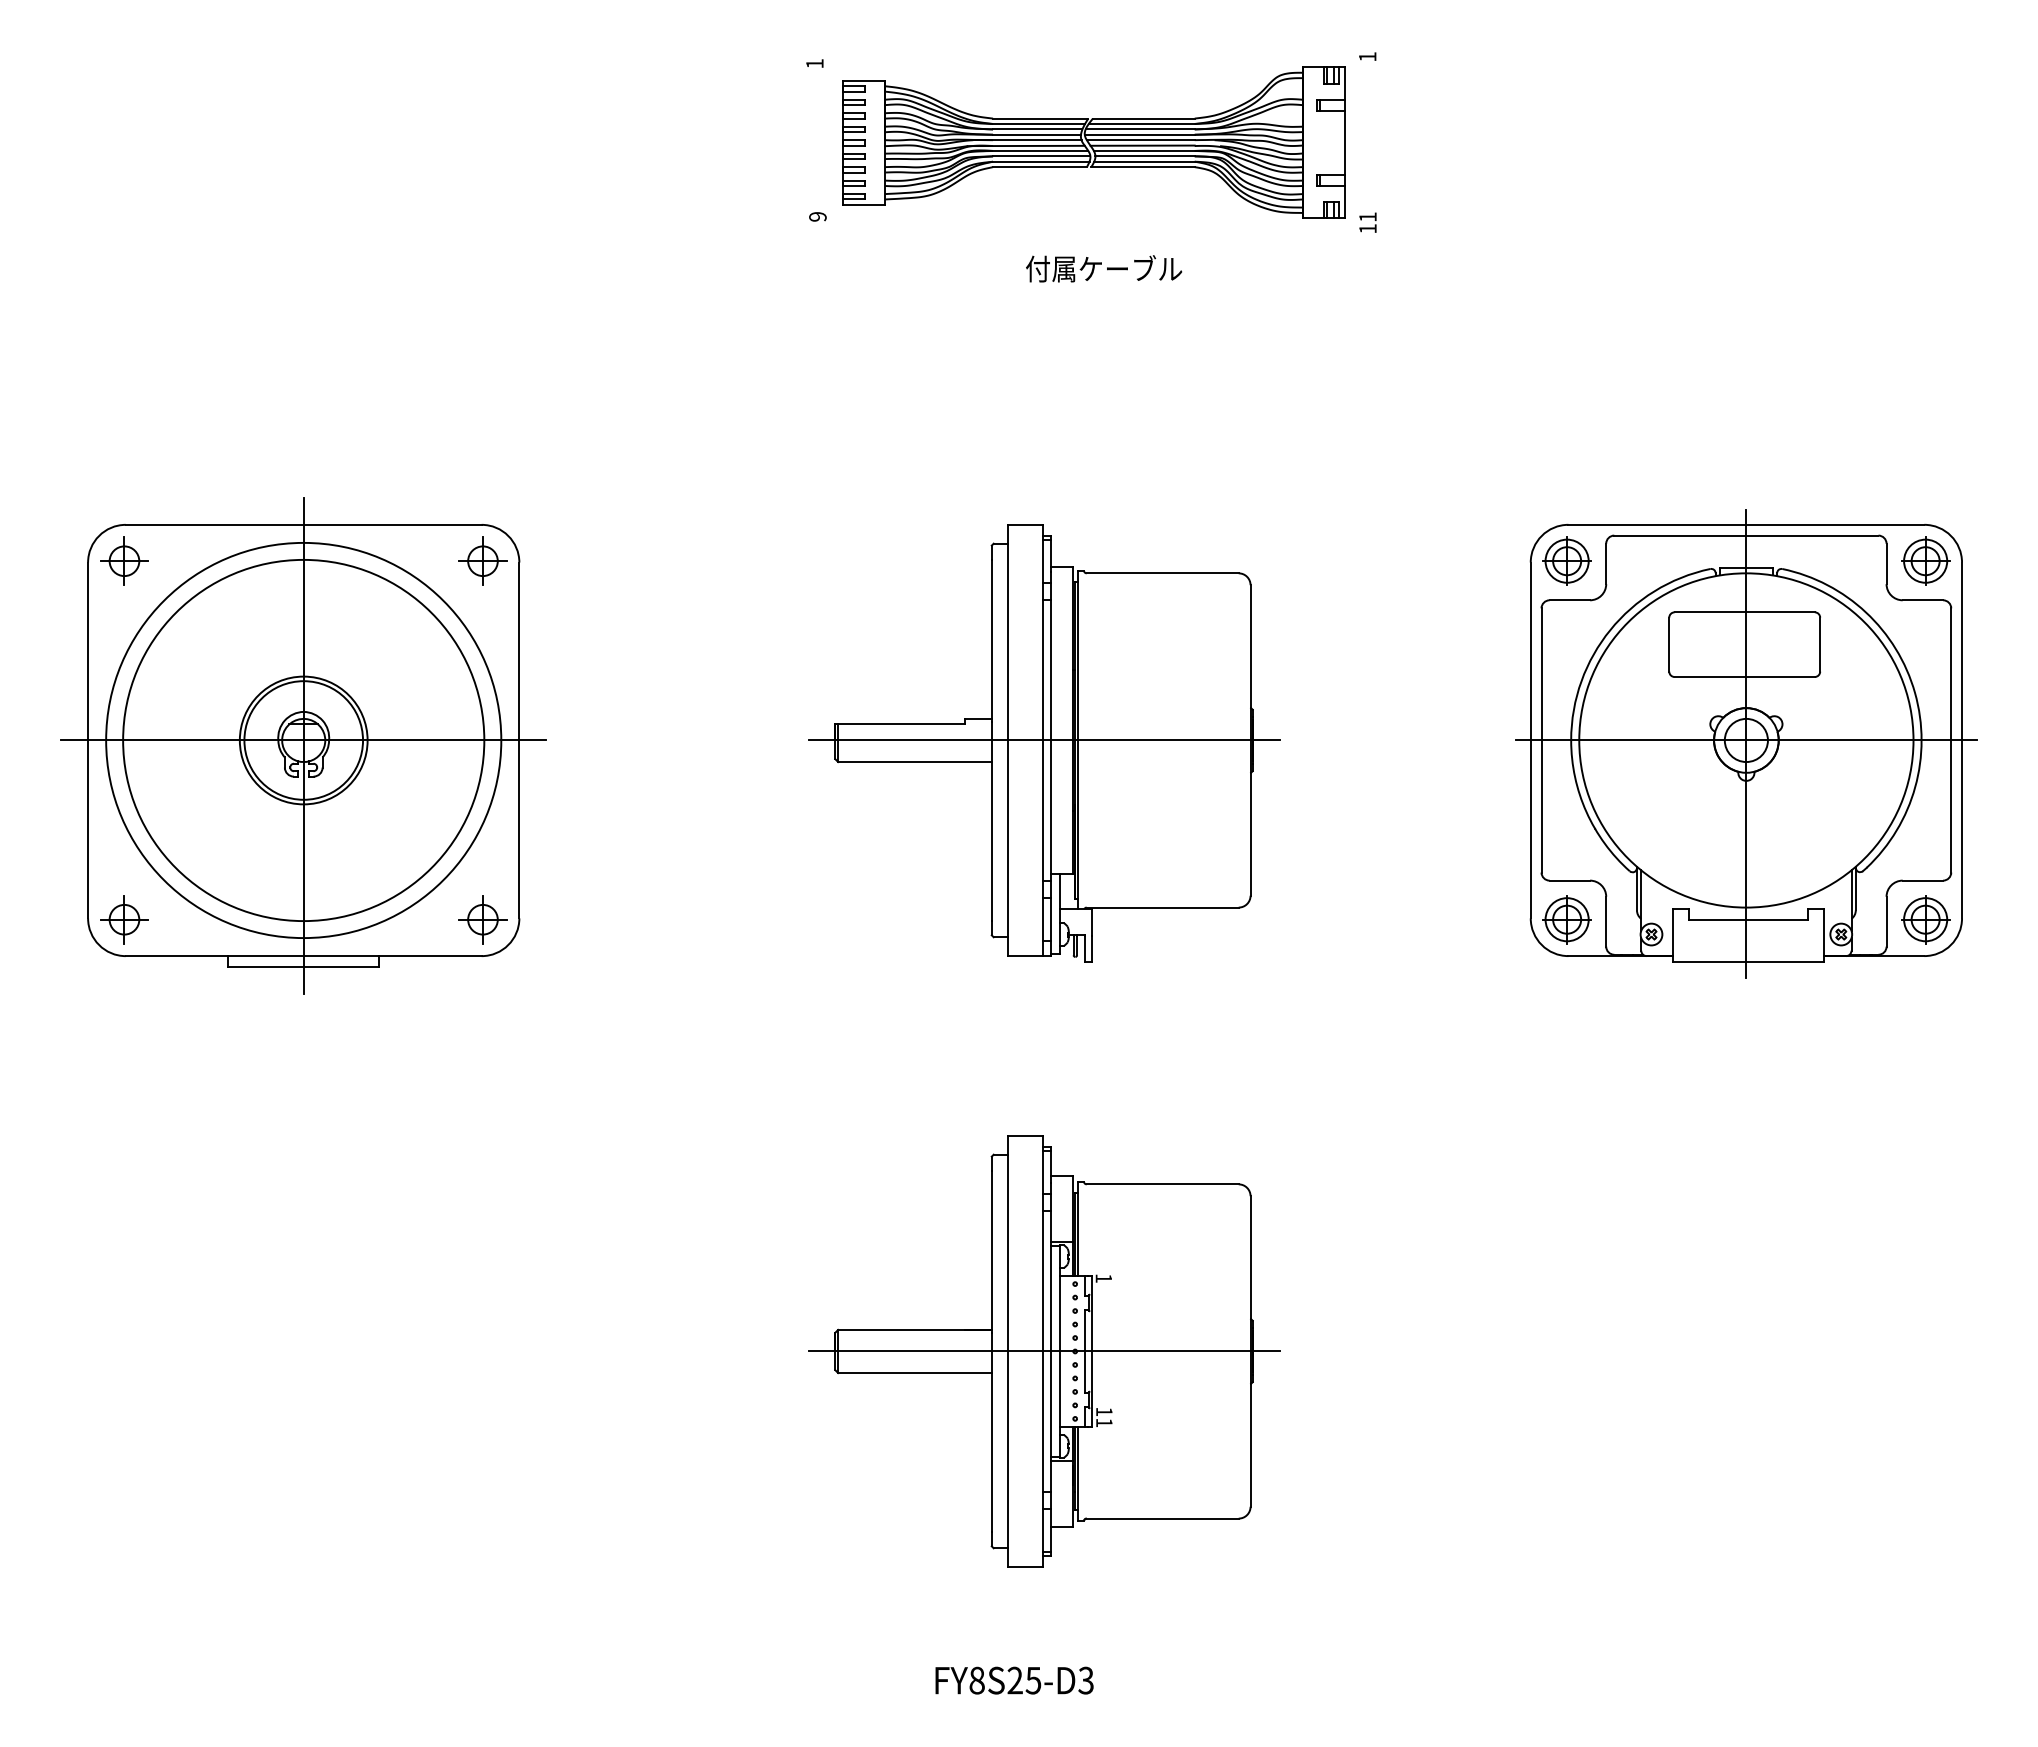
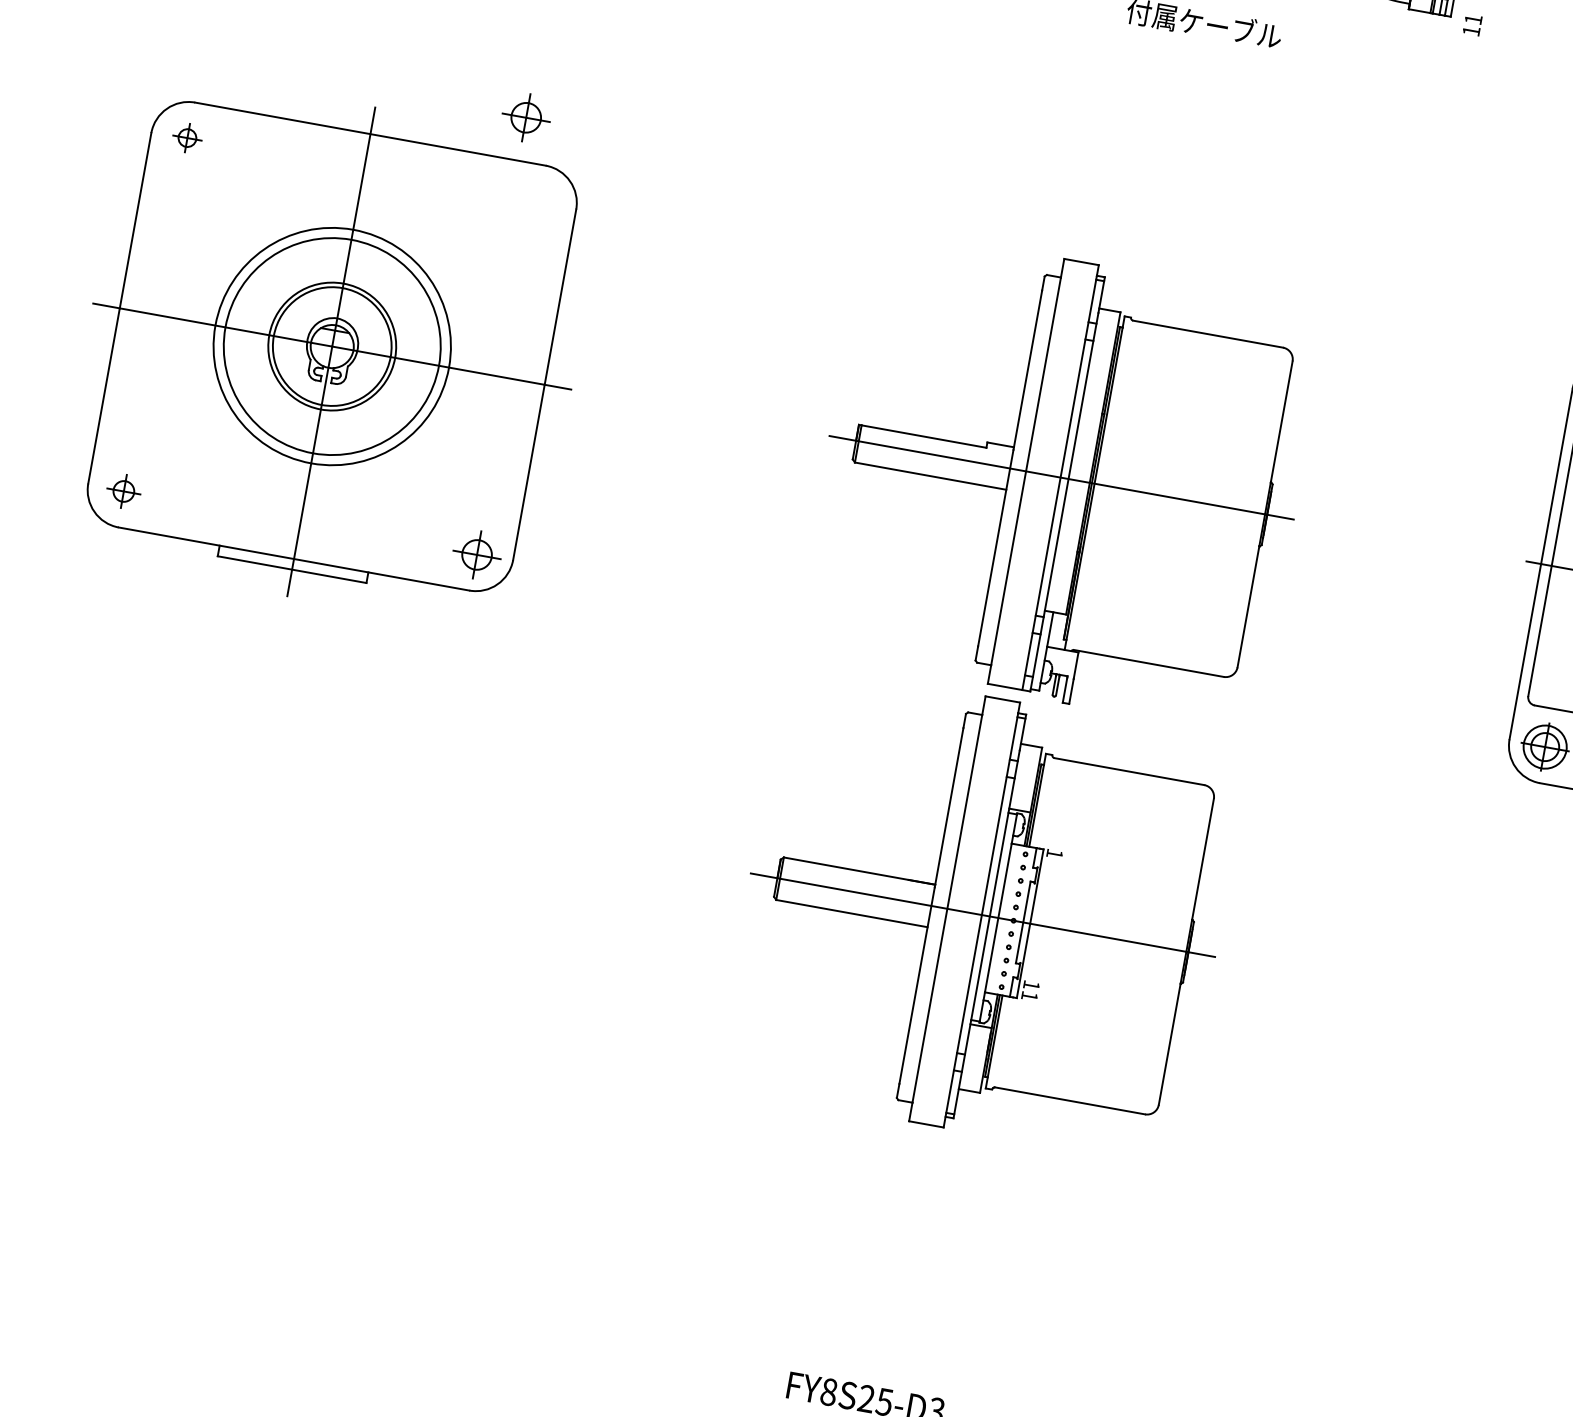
part: (124, 560) -> (187, 137), size x0.6
part: (482, 560) -> (525, 116), moved
circle: (303, 740) -> (332, 346), size x0.6
circle: (303, 740) -> (332, 346), size x0.6
part: (124, 919) -> (123, 491), size x0.7
part: (1044, 1351) -> (983, 915), moved

